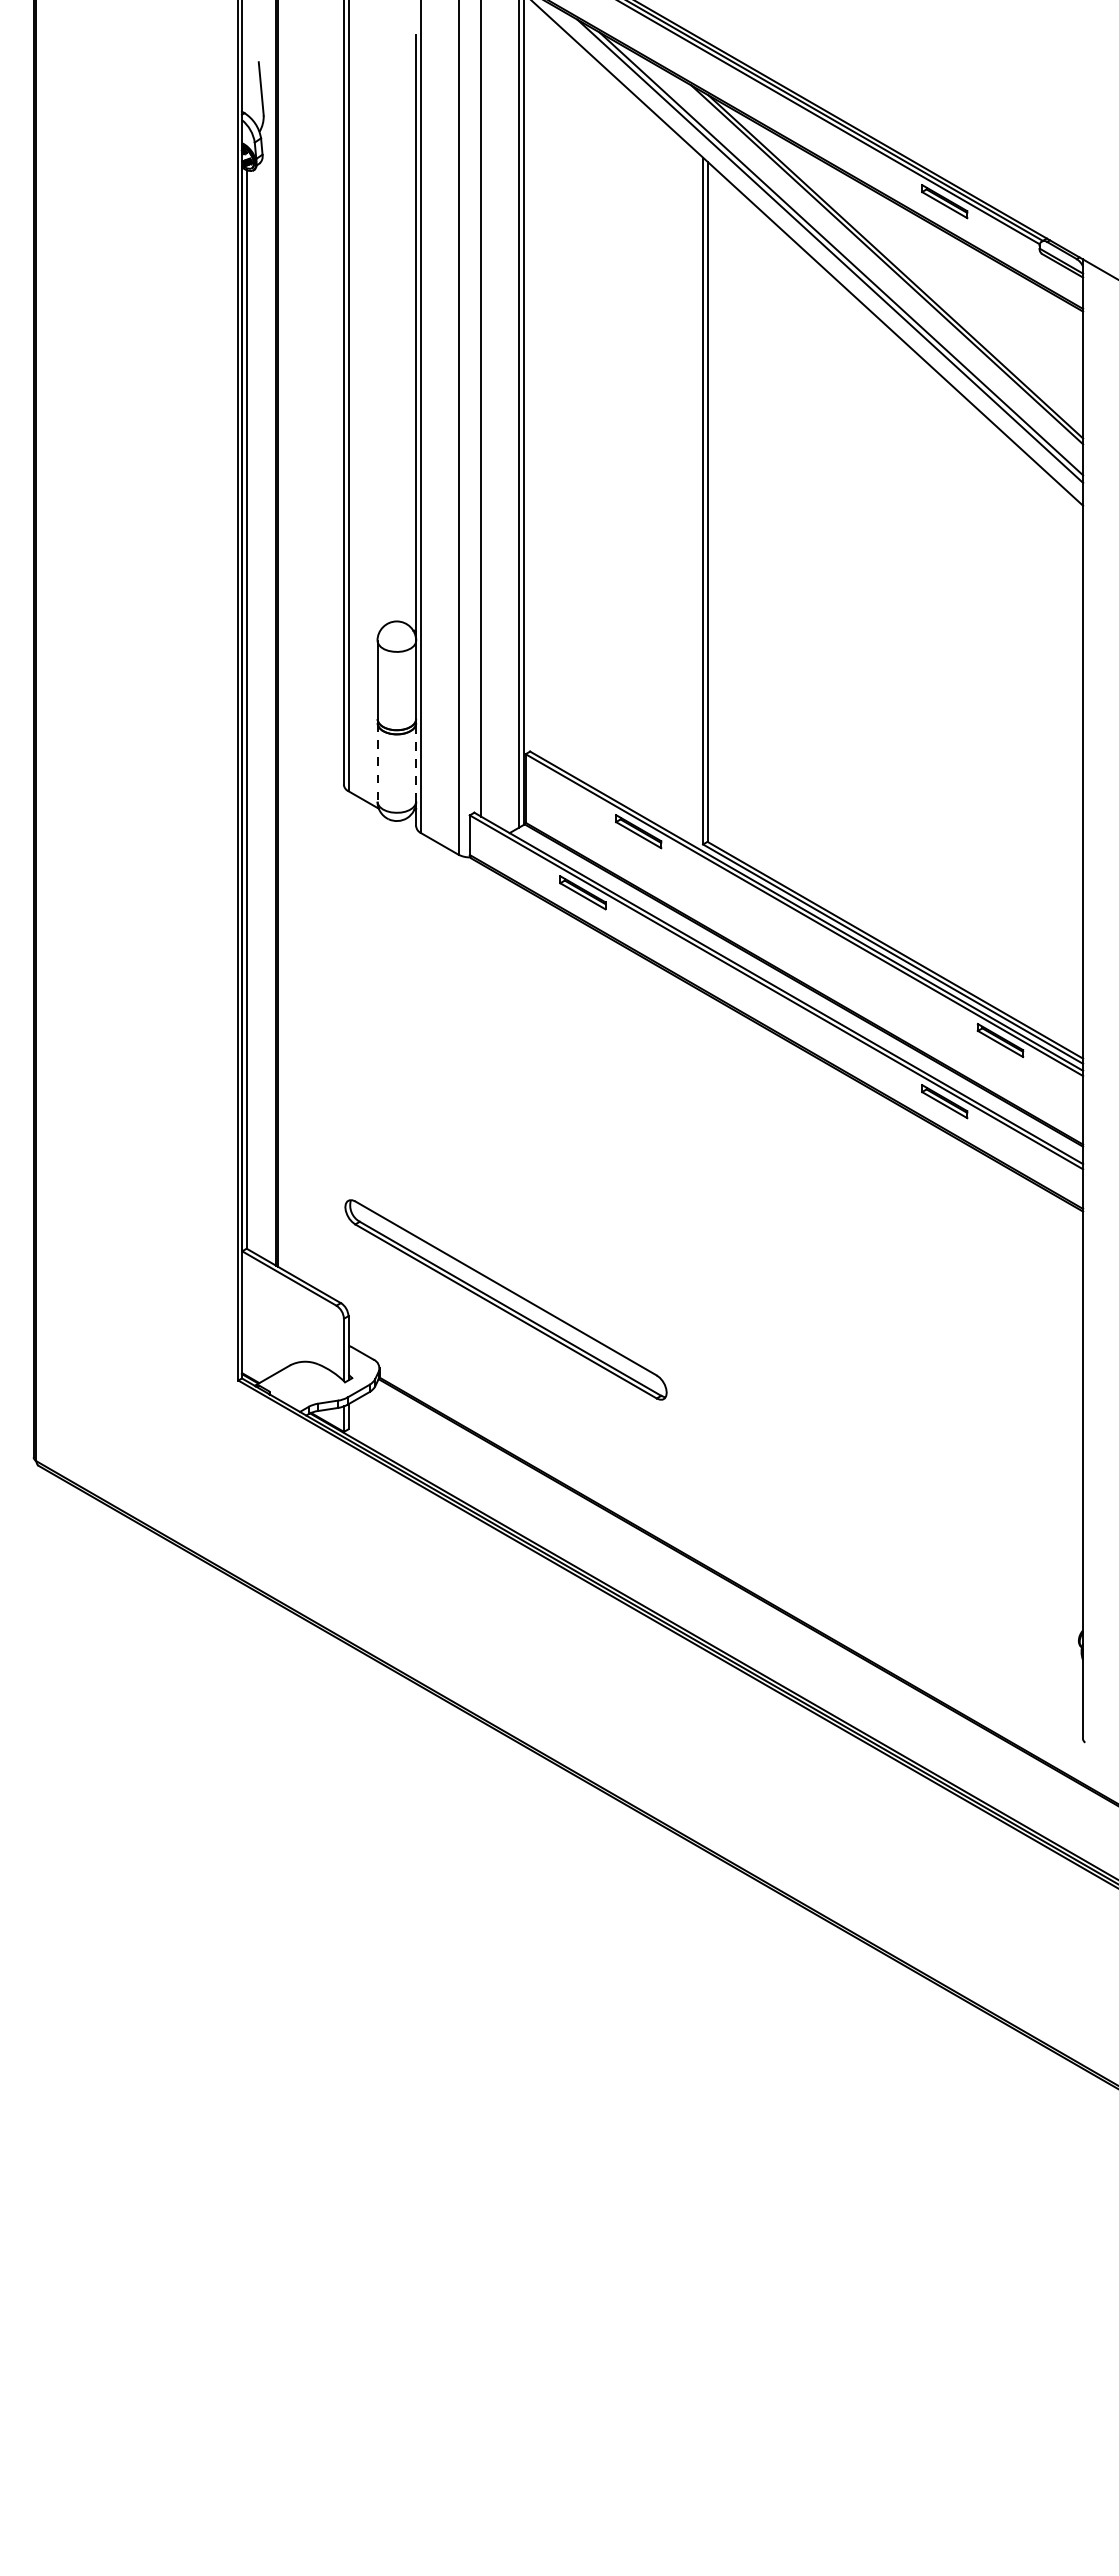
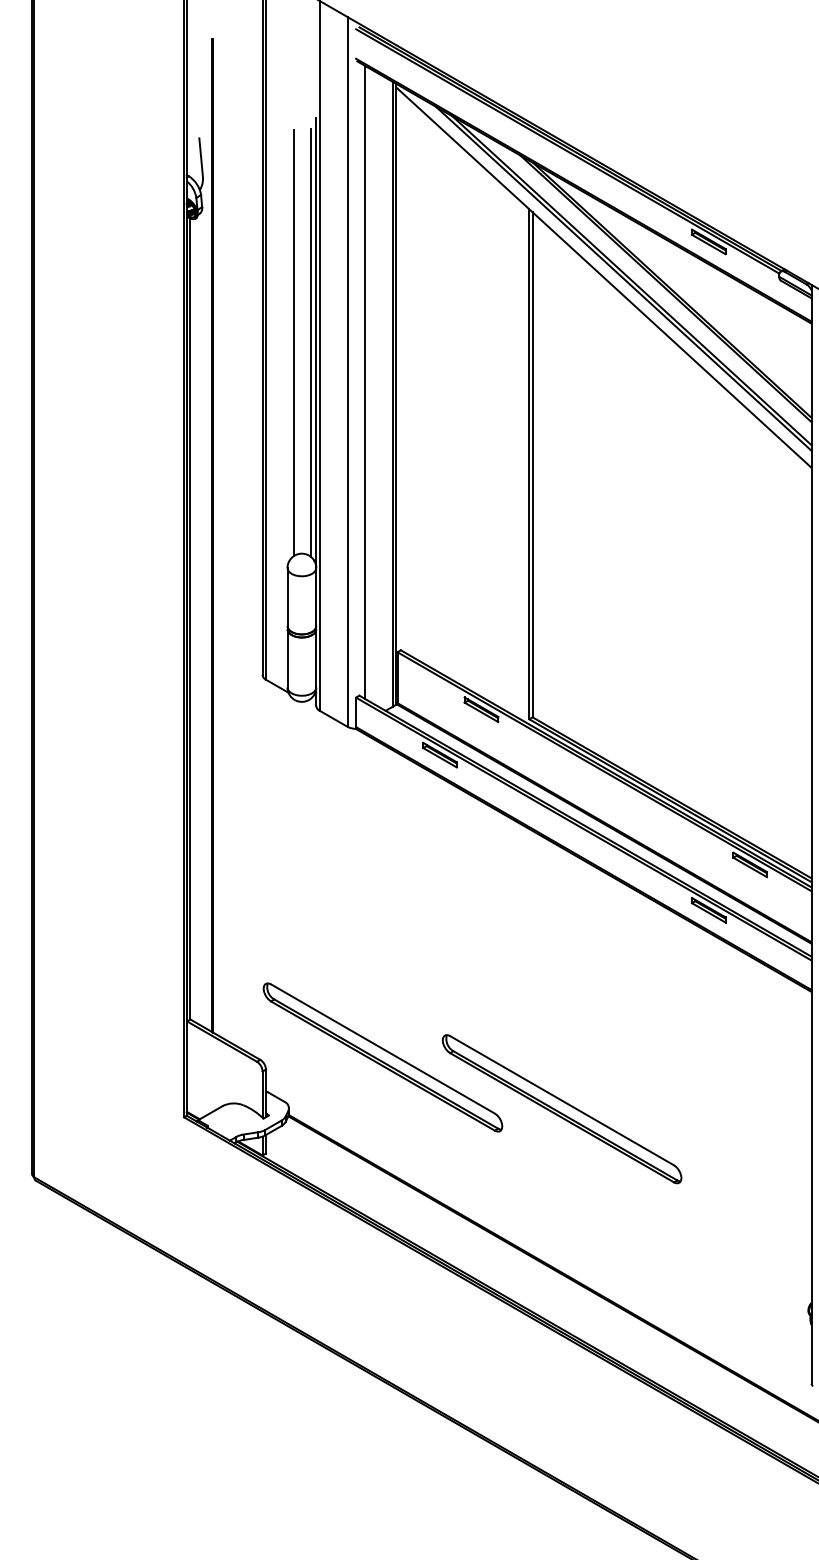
line: (386, 337) -> (294, 342), added
line: (408, 337) -> (310, 342), added
line: (416, 762) -> (316, 658), dashed -> solid
line: (377, 763) -> (287, 659), dashed -> solid
part: (746, 1369) -> (561, 1109), added

